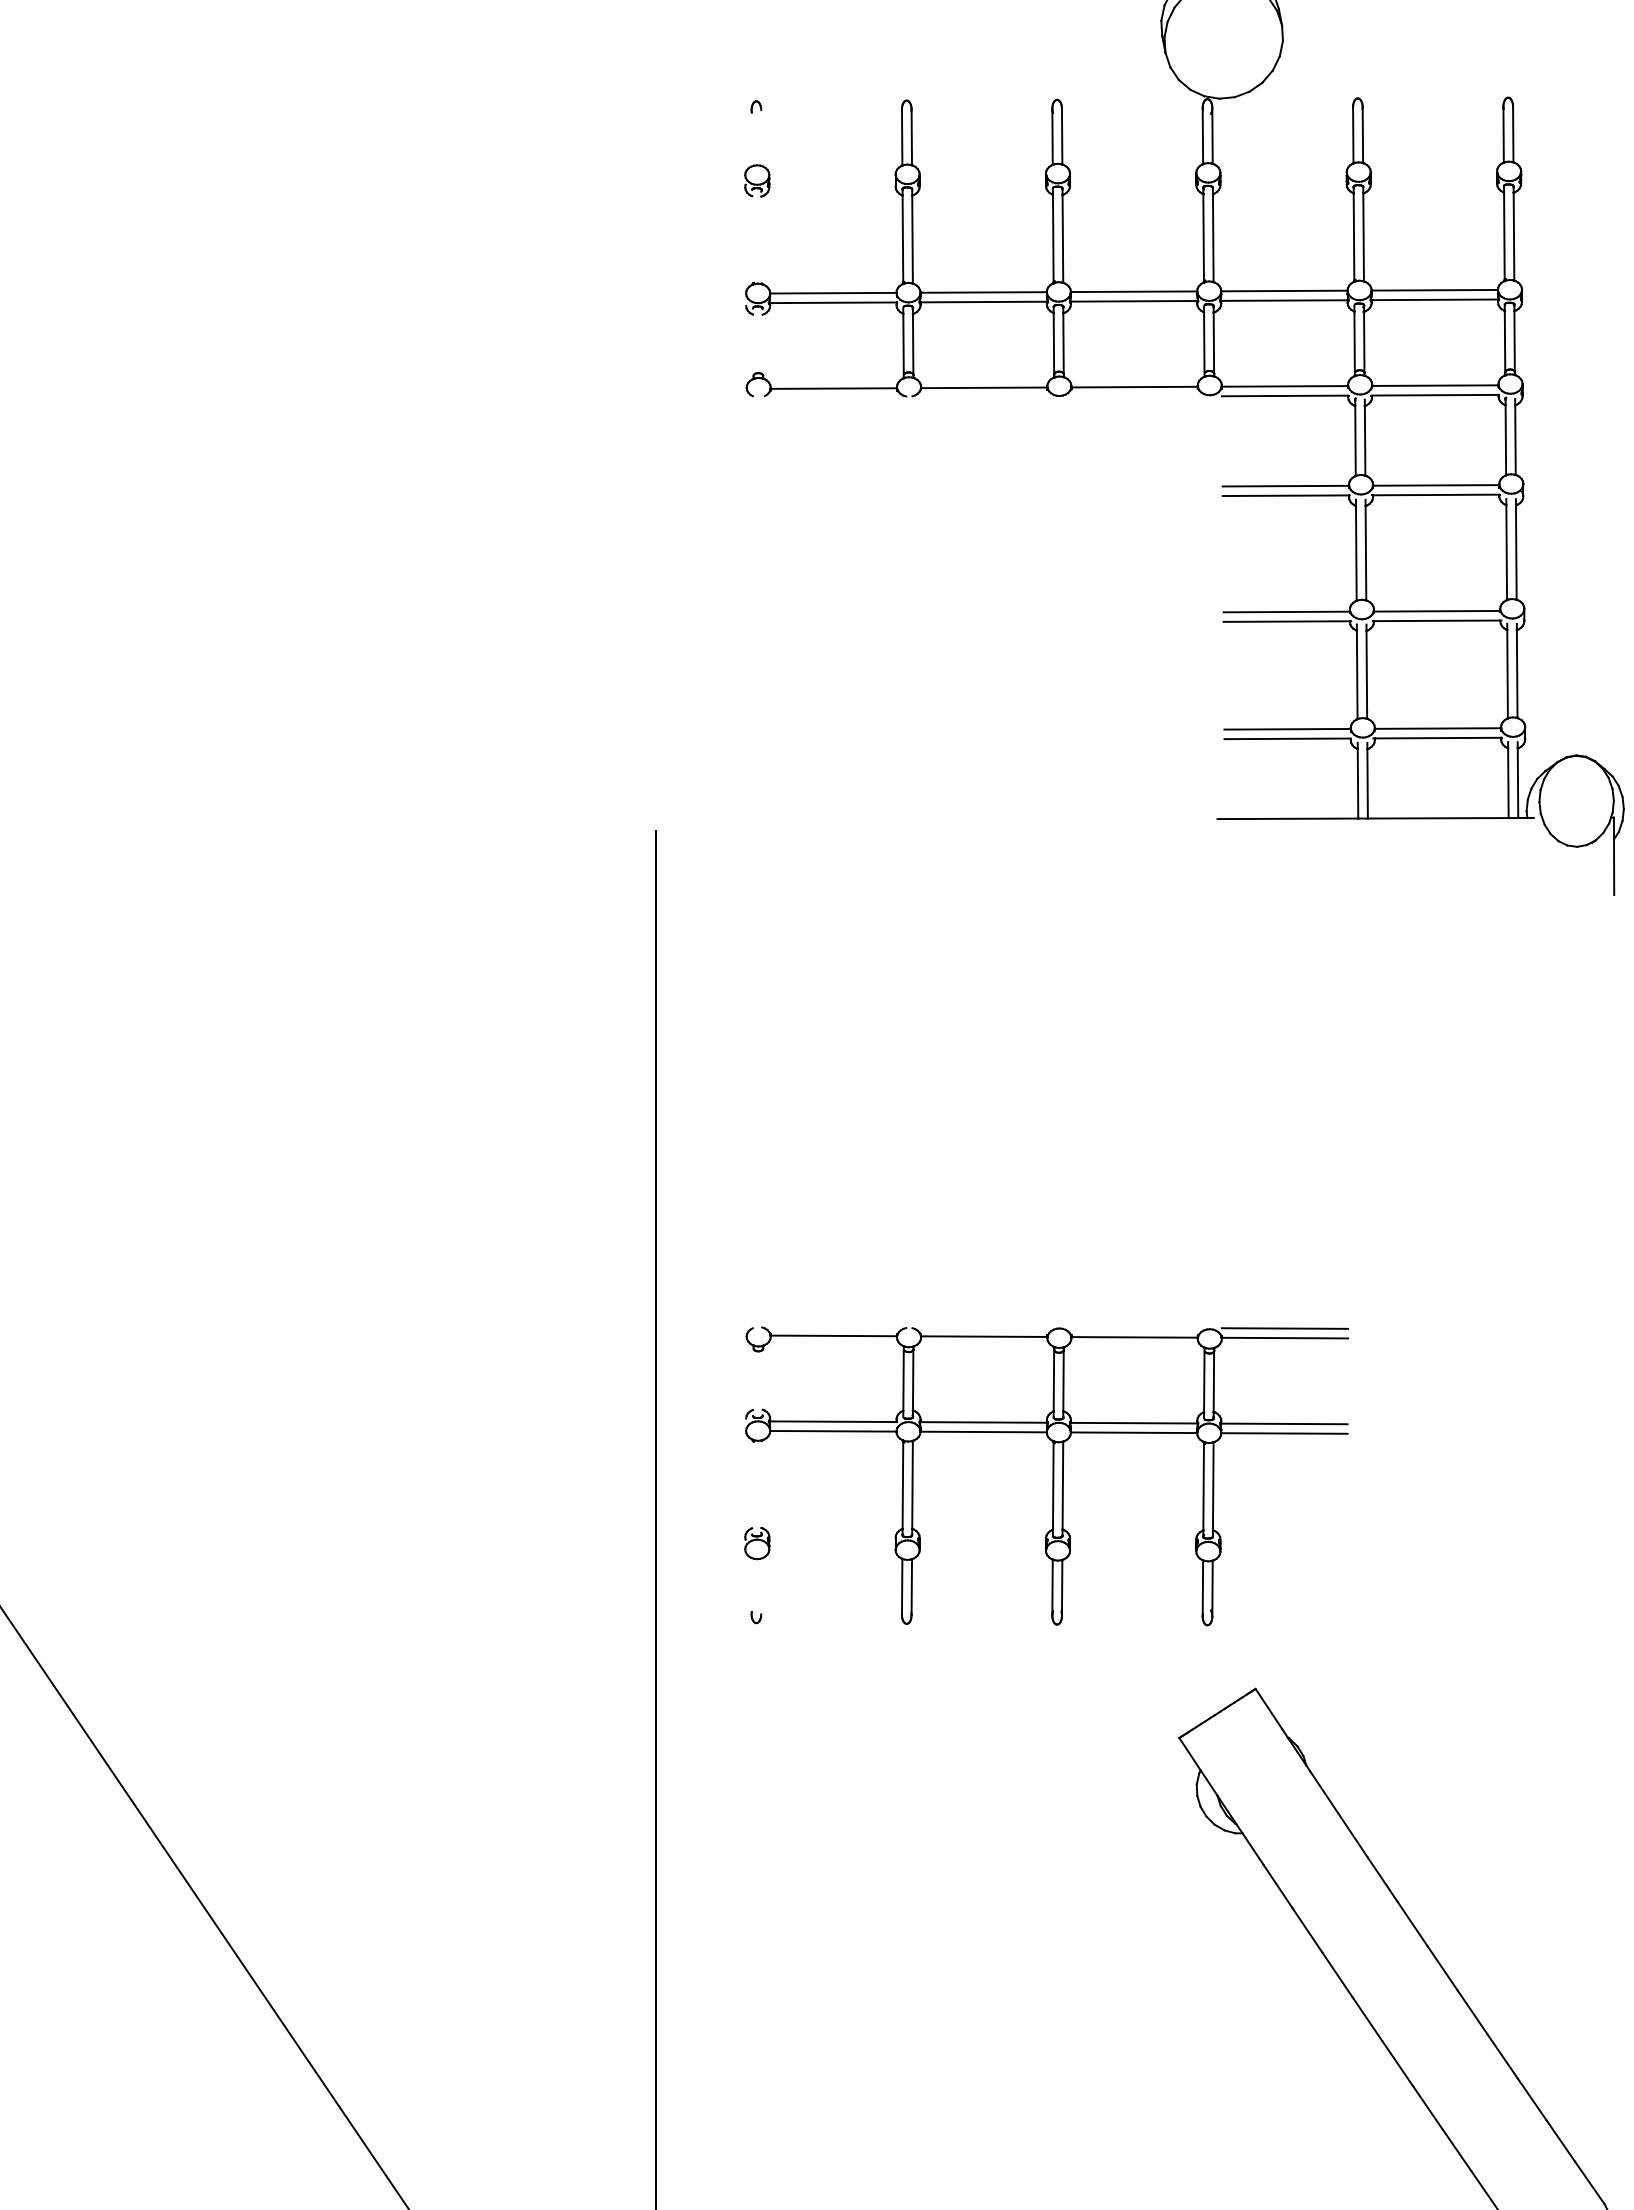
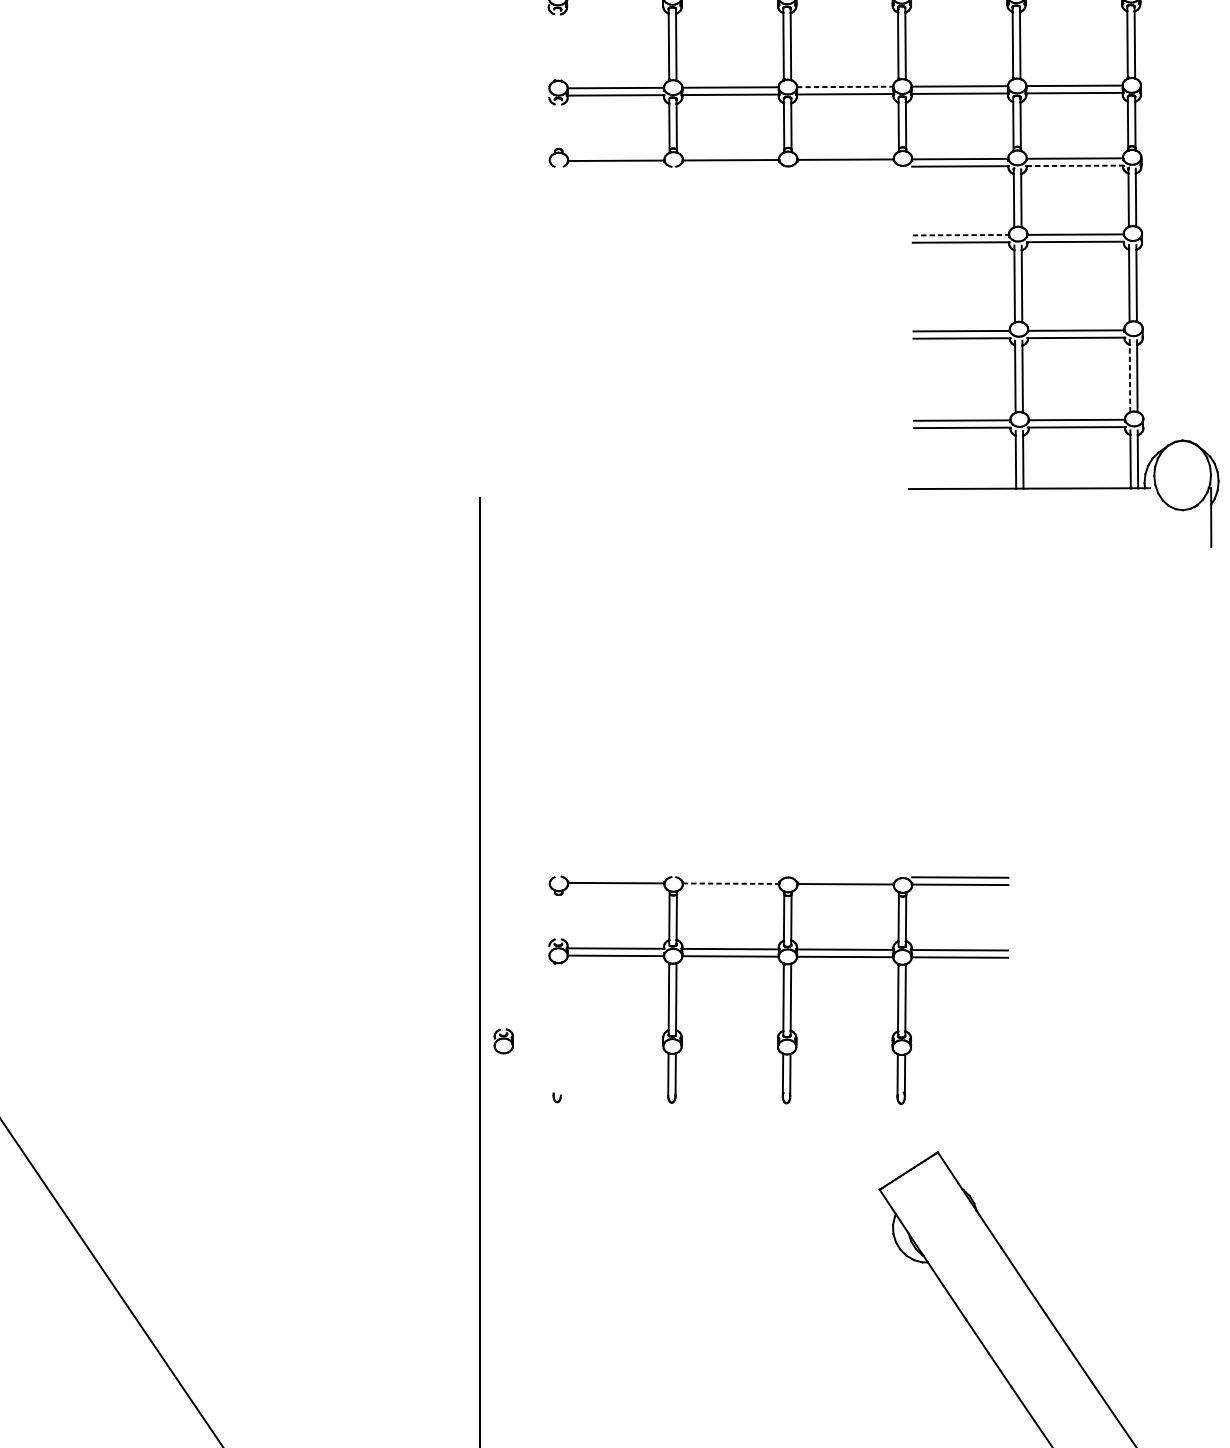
line: (1134, 291) -> (845, 86), solid -> dashed
line: (1435, 395) -> (1075, 166), solid -> dashed
line: (1286, 486) -> (961, 235), solid -> dashed
line: (1507, 673) -> (1129, 378), solid -> dashed
line: (984, 1336) -> (731, 883), solid -> dashed
part: (757, 1543) -> (503, 1041), moved

